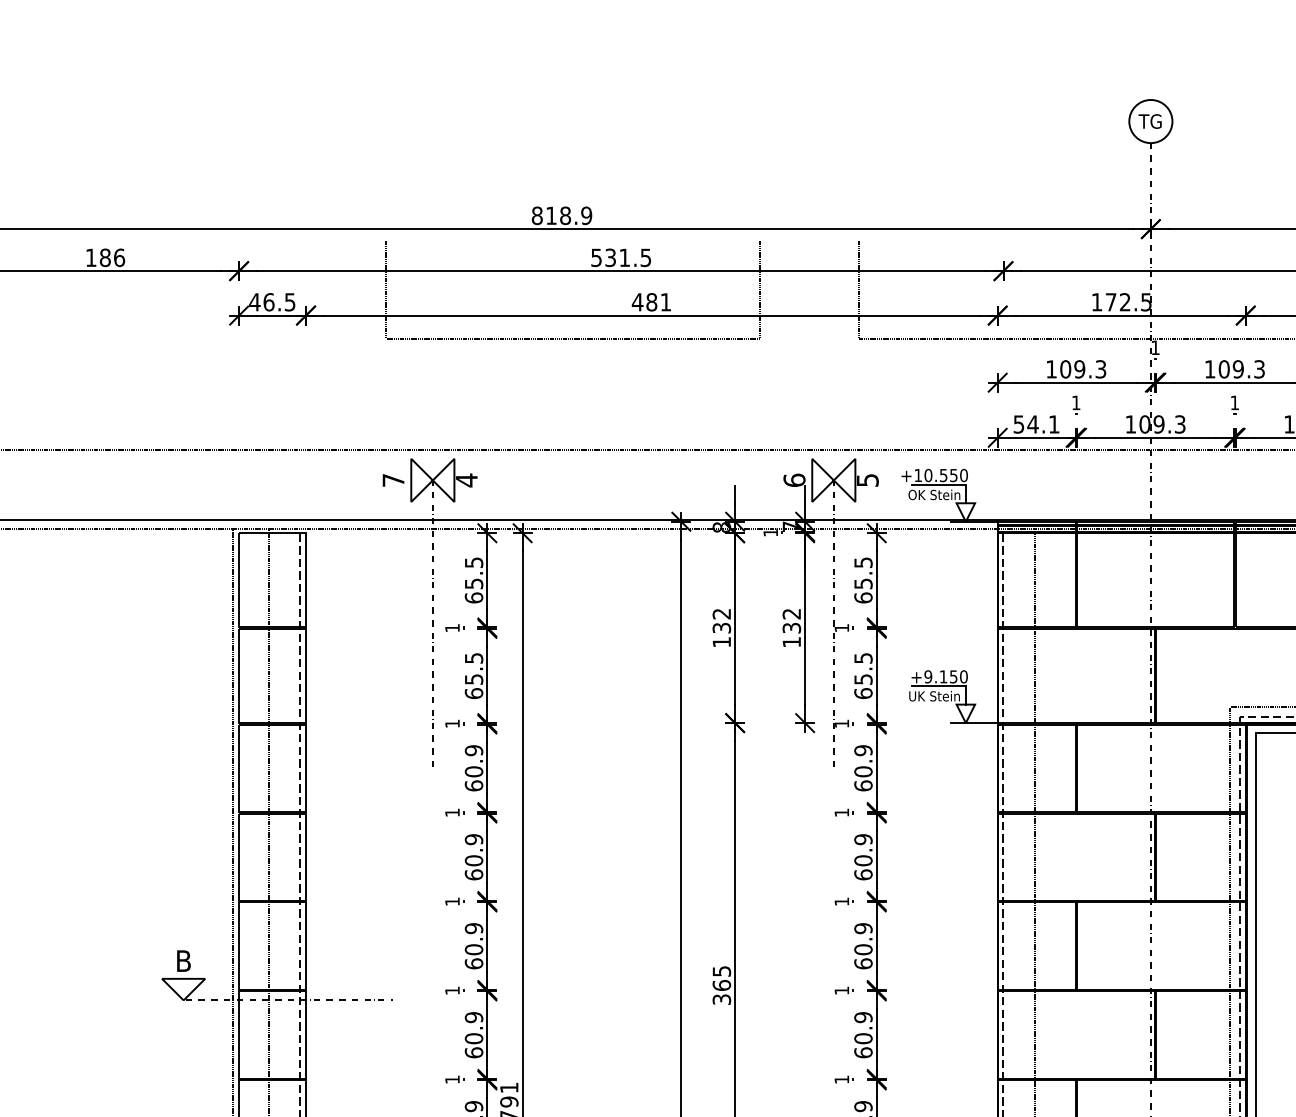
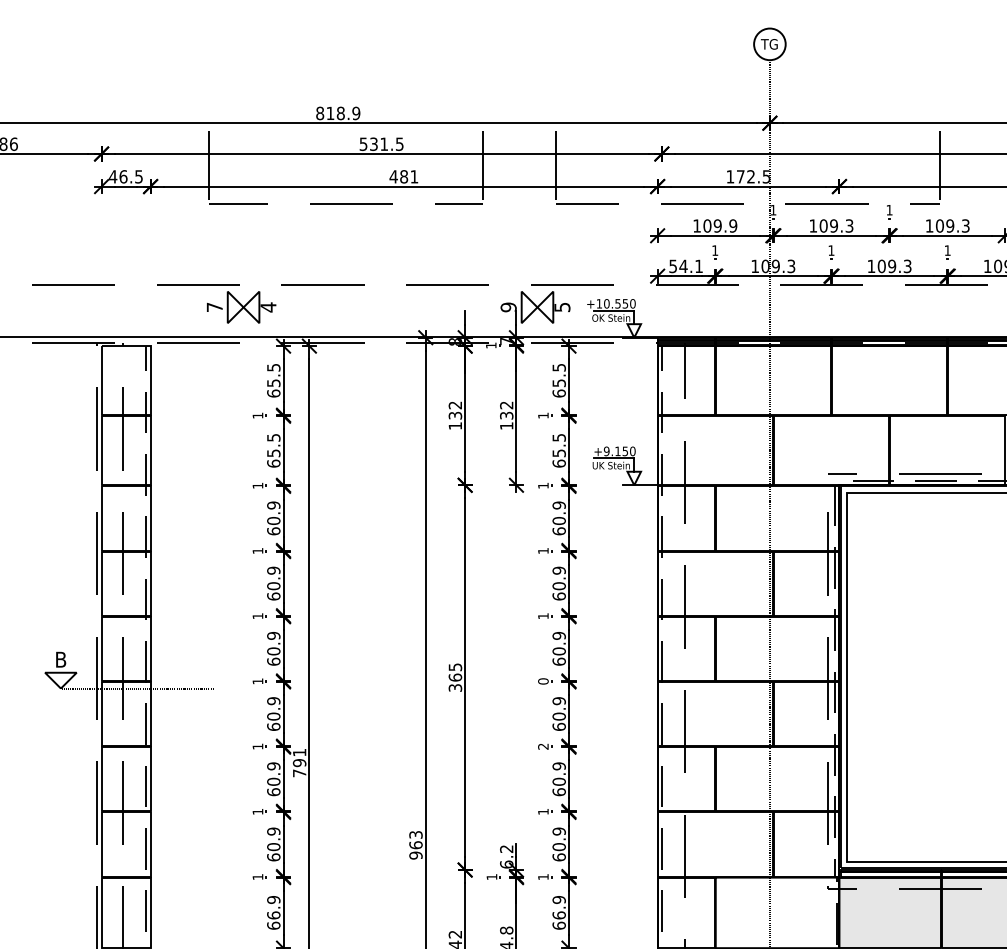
text: (1101, 368) -> (733, 225), 109.3 -> 109.9
text: (794, 480) -> (508, 307), 6 -> 9
line: (432, 623) -> (243, 412), removed
line: (833, 623) -> (537, 412), removed
text: (842, 990) -> (543, 681), 1 -> 0
text: (842, 1079) -> (543, 746), 1 -> 2

